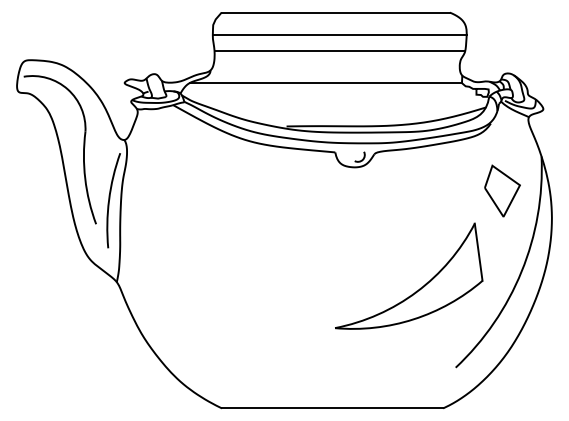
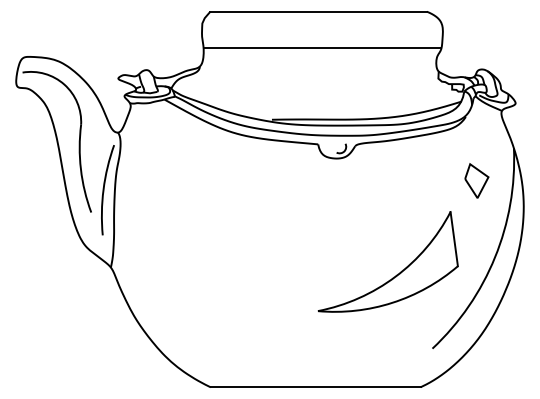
line: (339, 35) -> (322, 33), removed
line: (325, 83) -> (308, 78), removed
part: (502, 190) -> (476, 180), size x0.7

